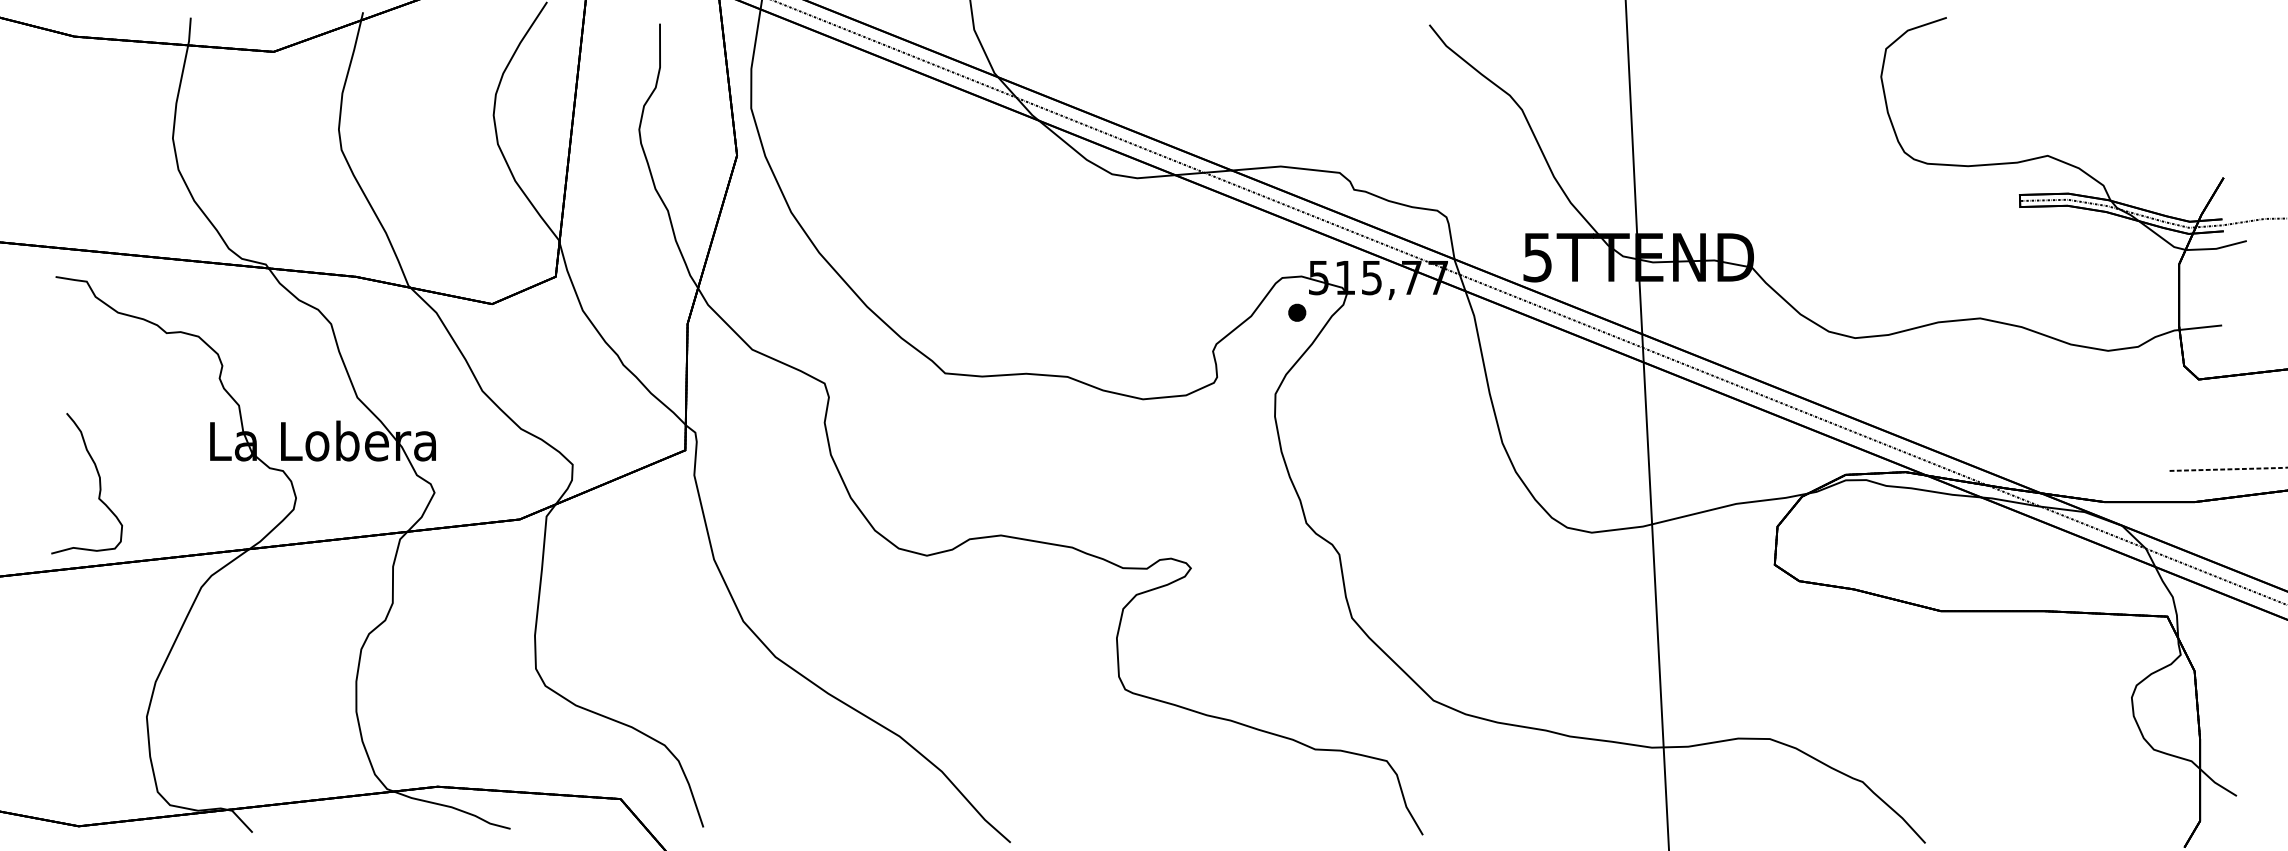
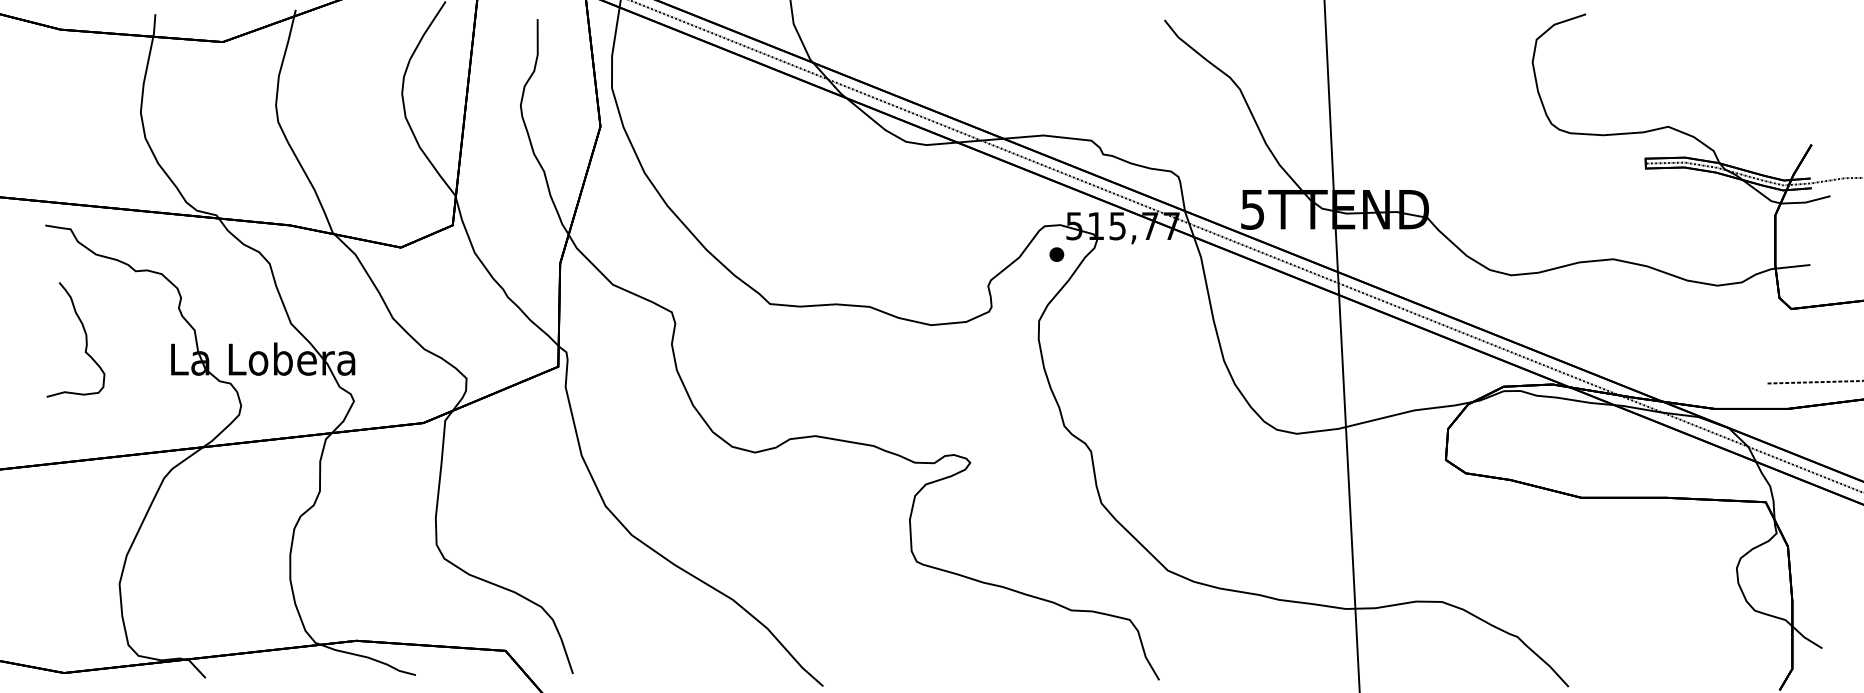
curve: (98, 483) -> (85, 339), moved

